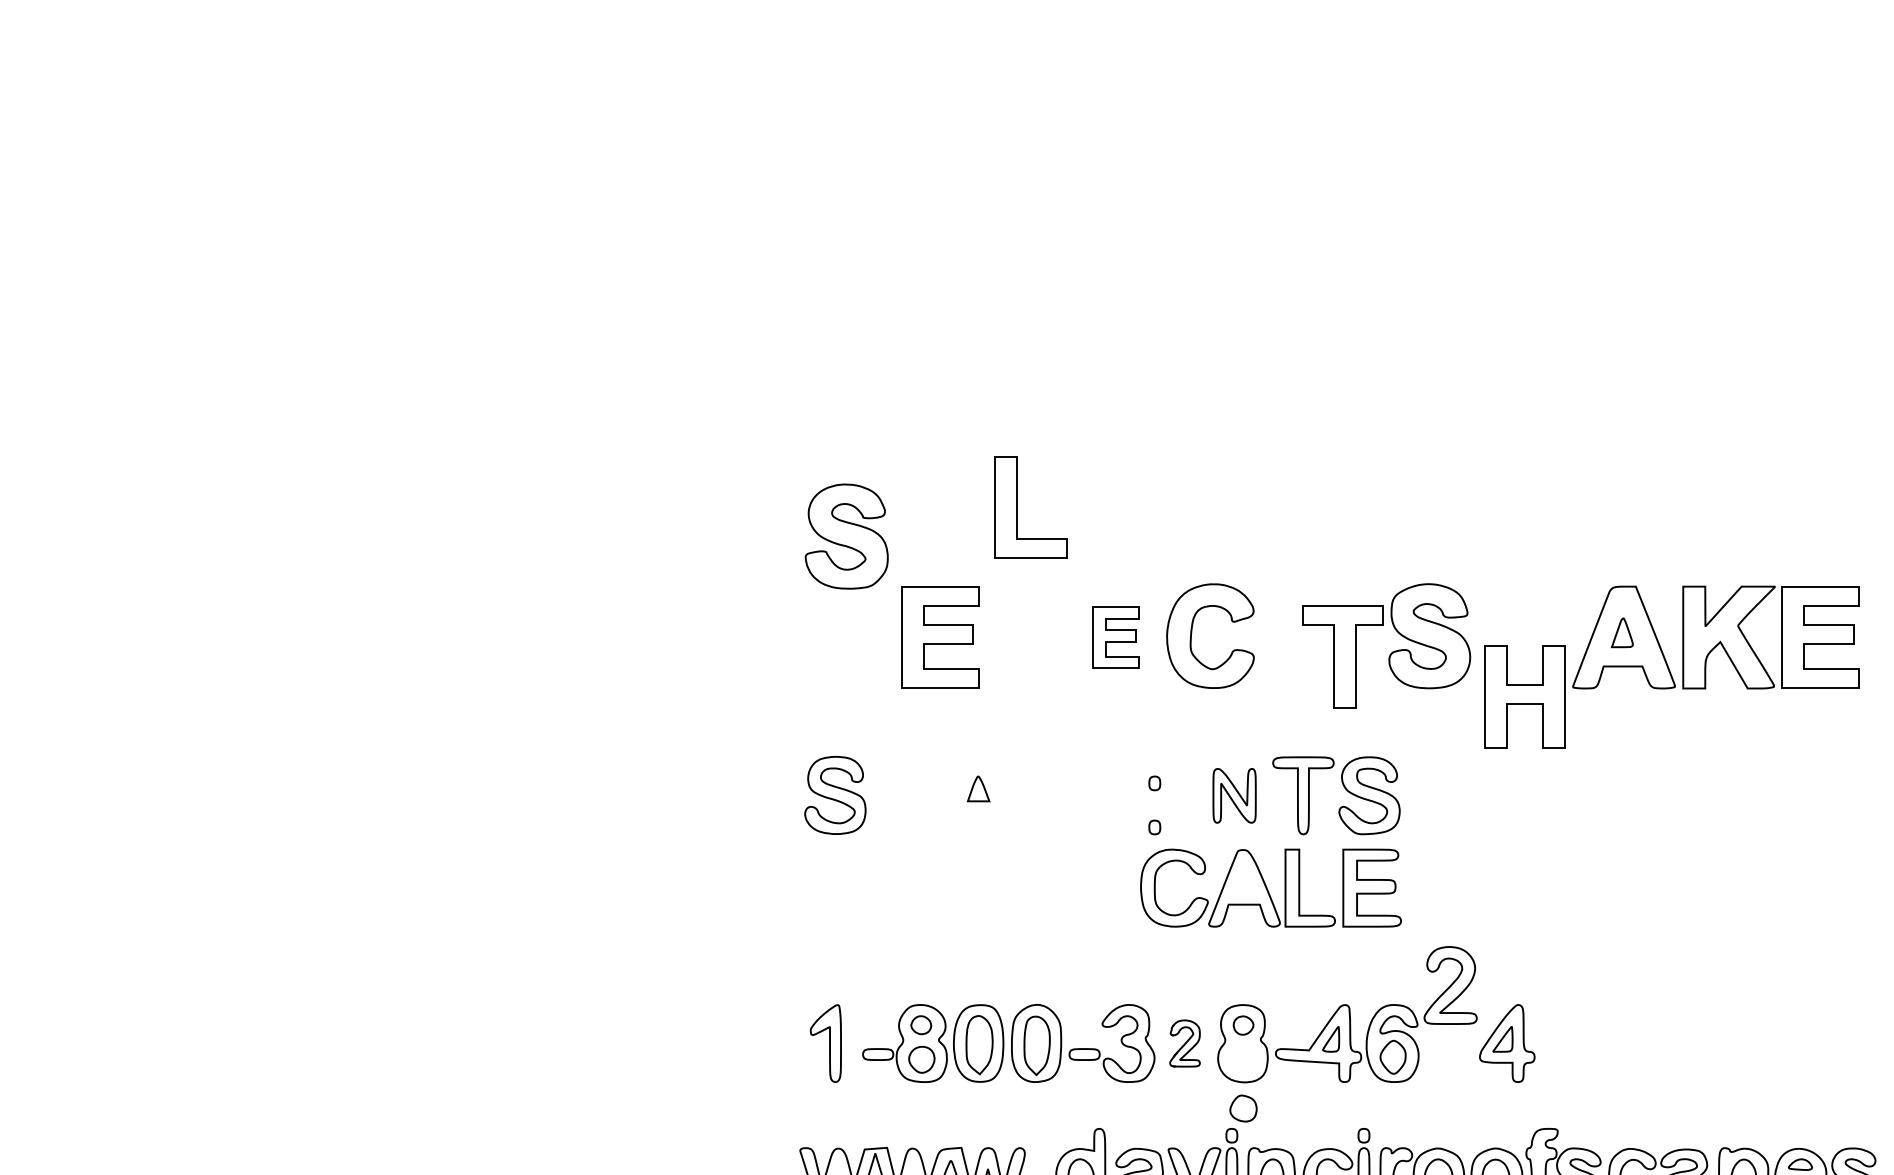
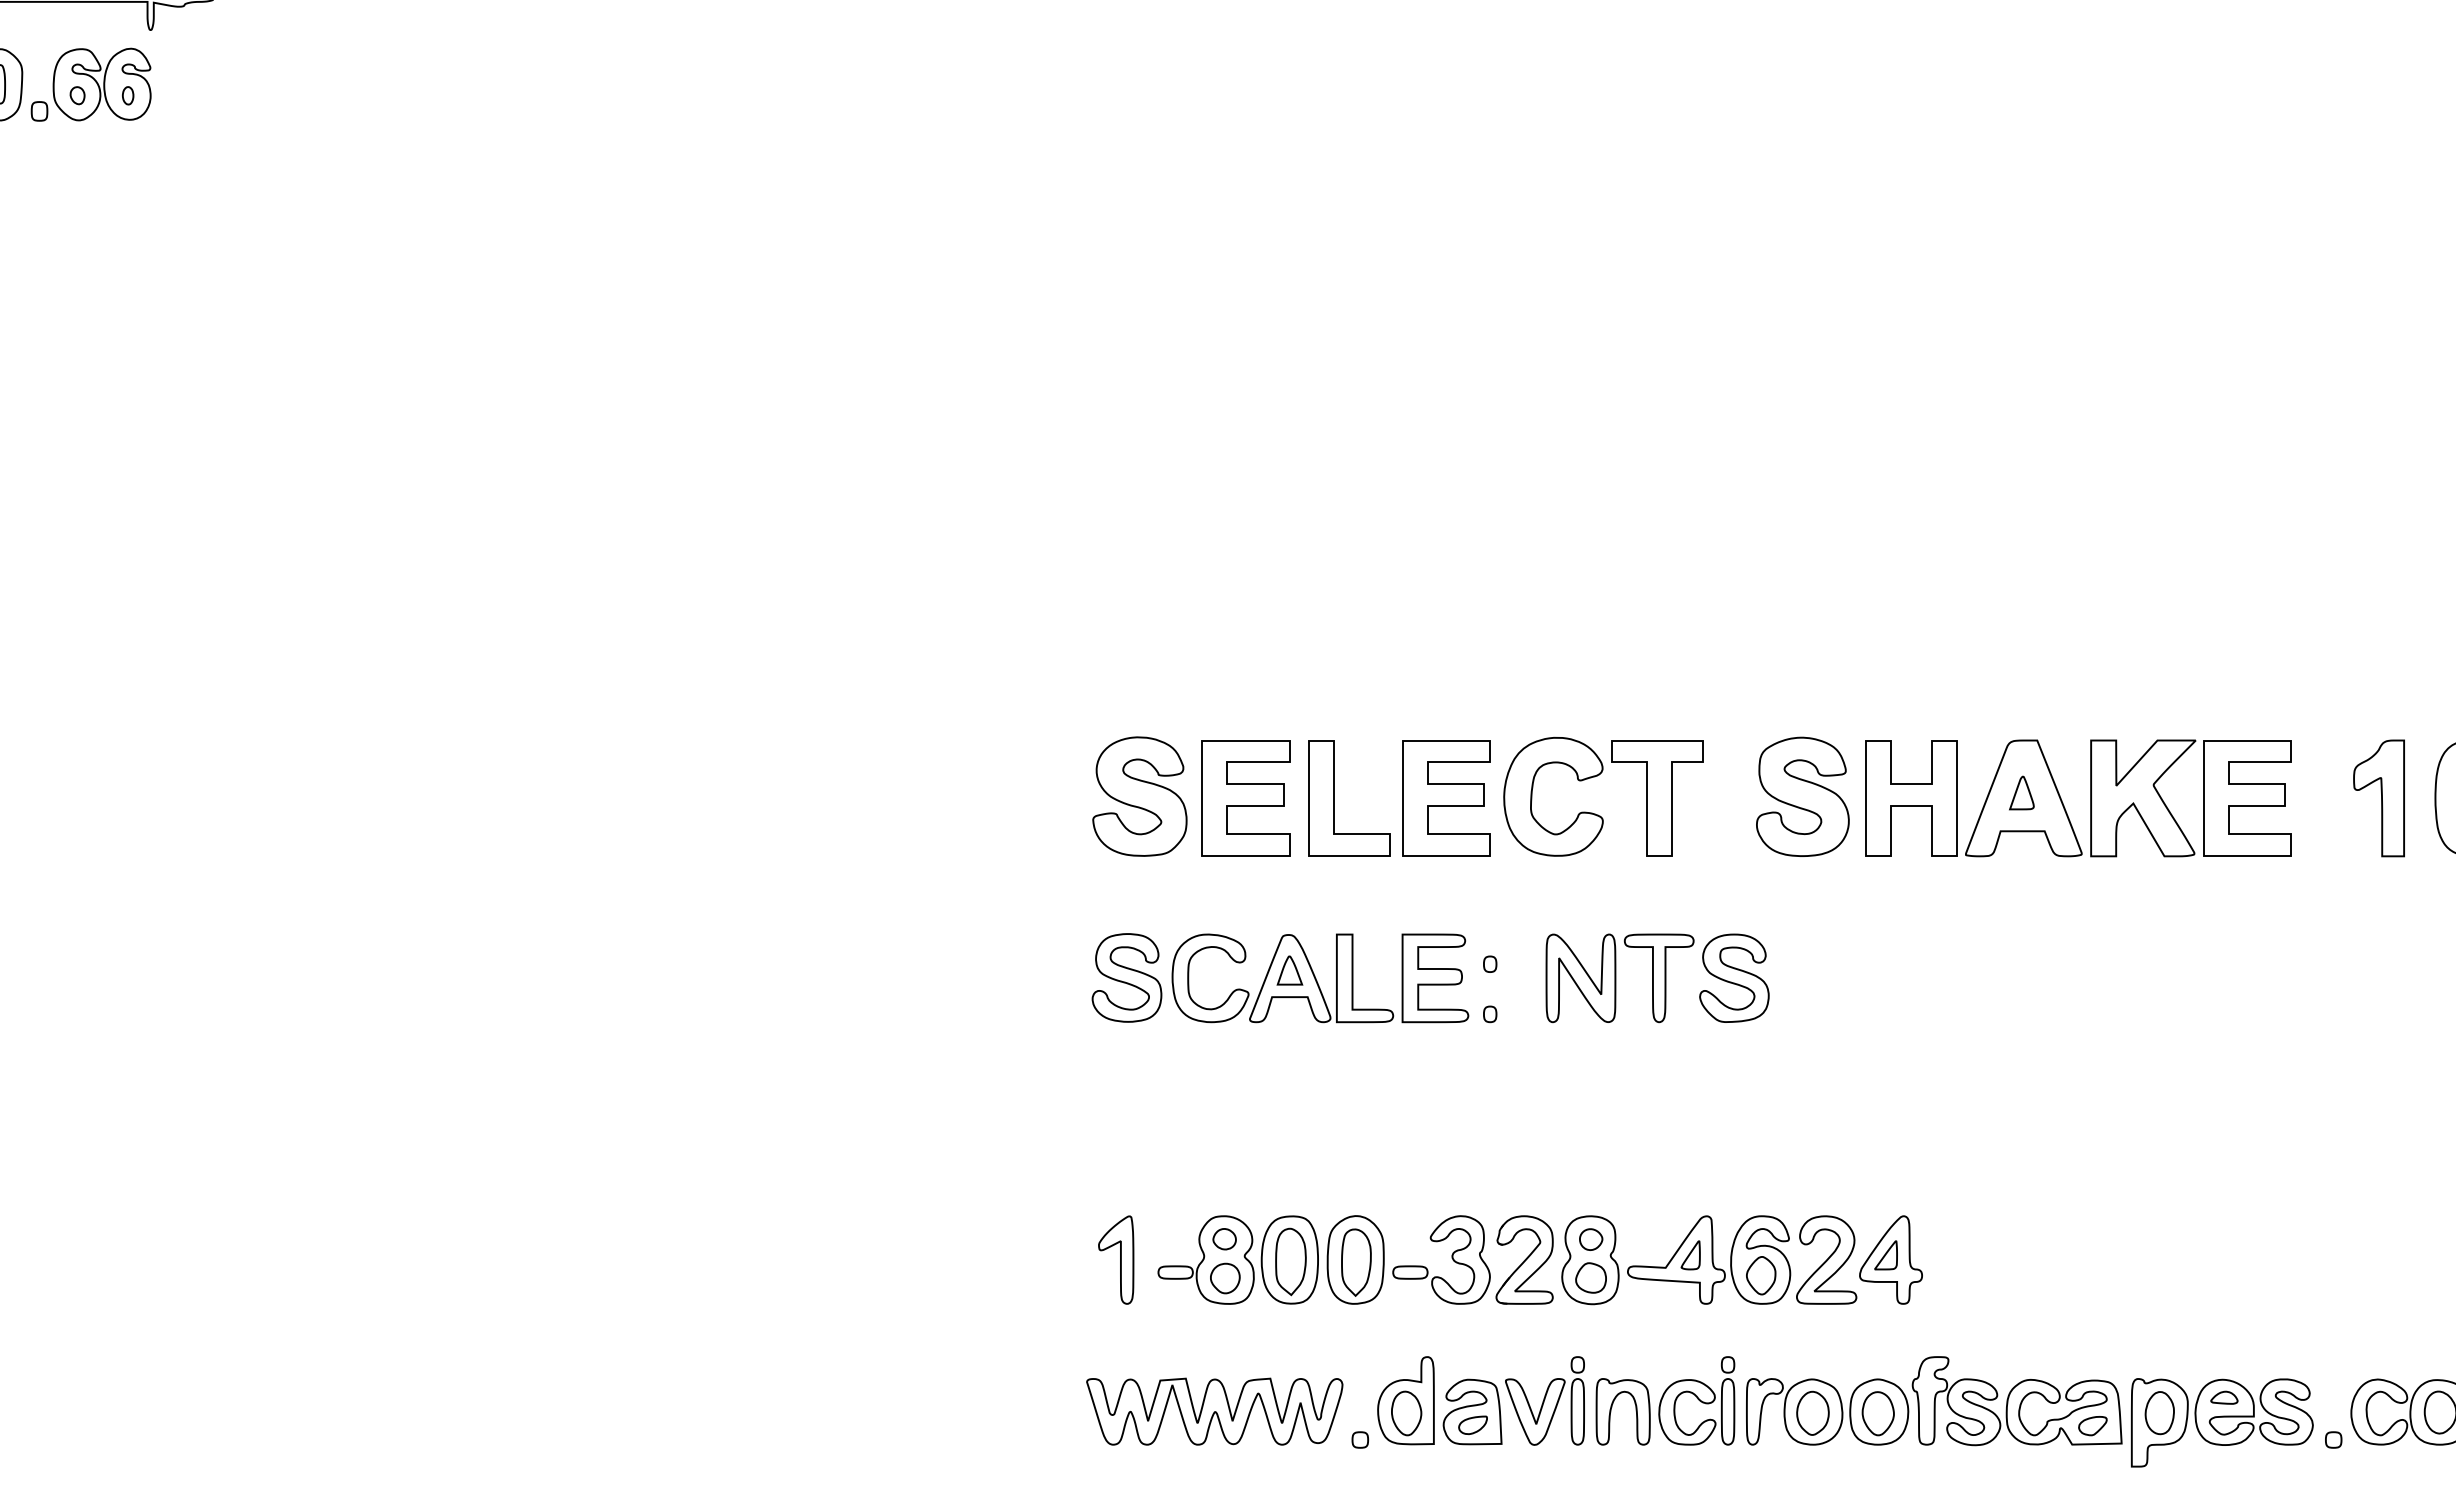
part: (1017, 507) -> (1334, 798), moved
part: (846, 536) -> (1139, 796), moved
part: (1116, 637) -> (1446, 798), size x1.67
part: (1343, 656) -> (1657, 798), moved
part: (1525, 697) -> (1911, 798), moved
part: (1234, 795) -> (1580, 978), size x1.43
part: (1271, 888) -> (1320, 978), moved
part: (1450, 985) -> (1826, 1259), moved
part: (1184, 1043) -> (1524, 1259), size x1.67
part: (1242, 1108) -> (1590, 1277), moved

